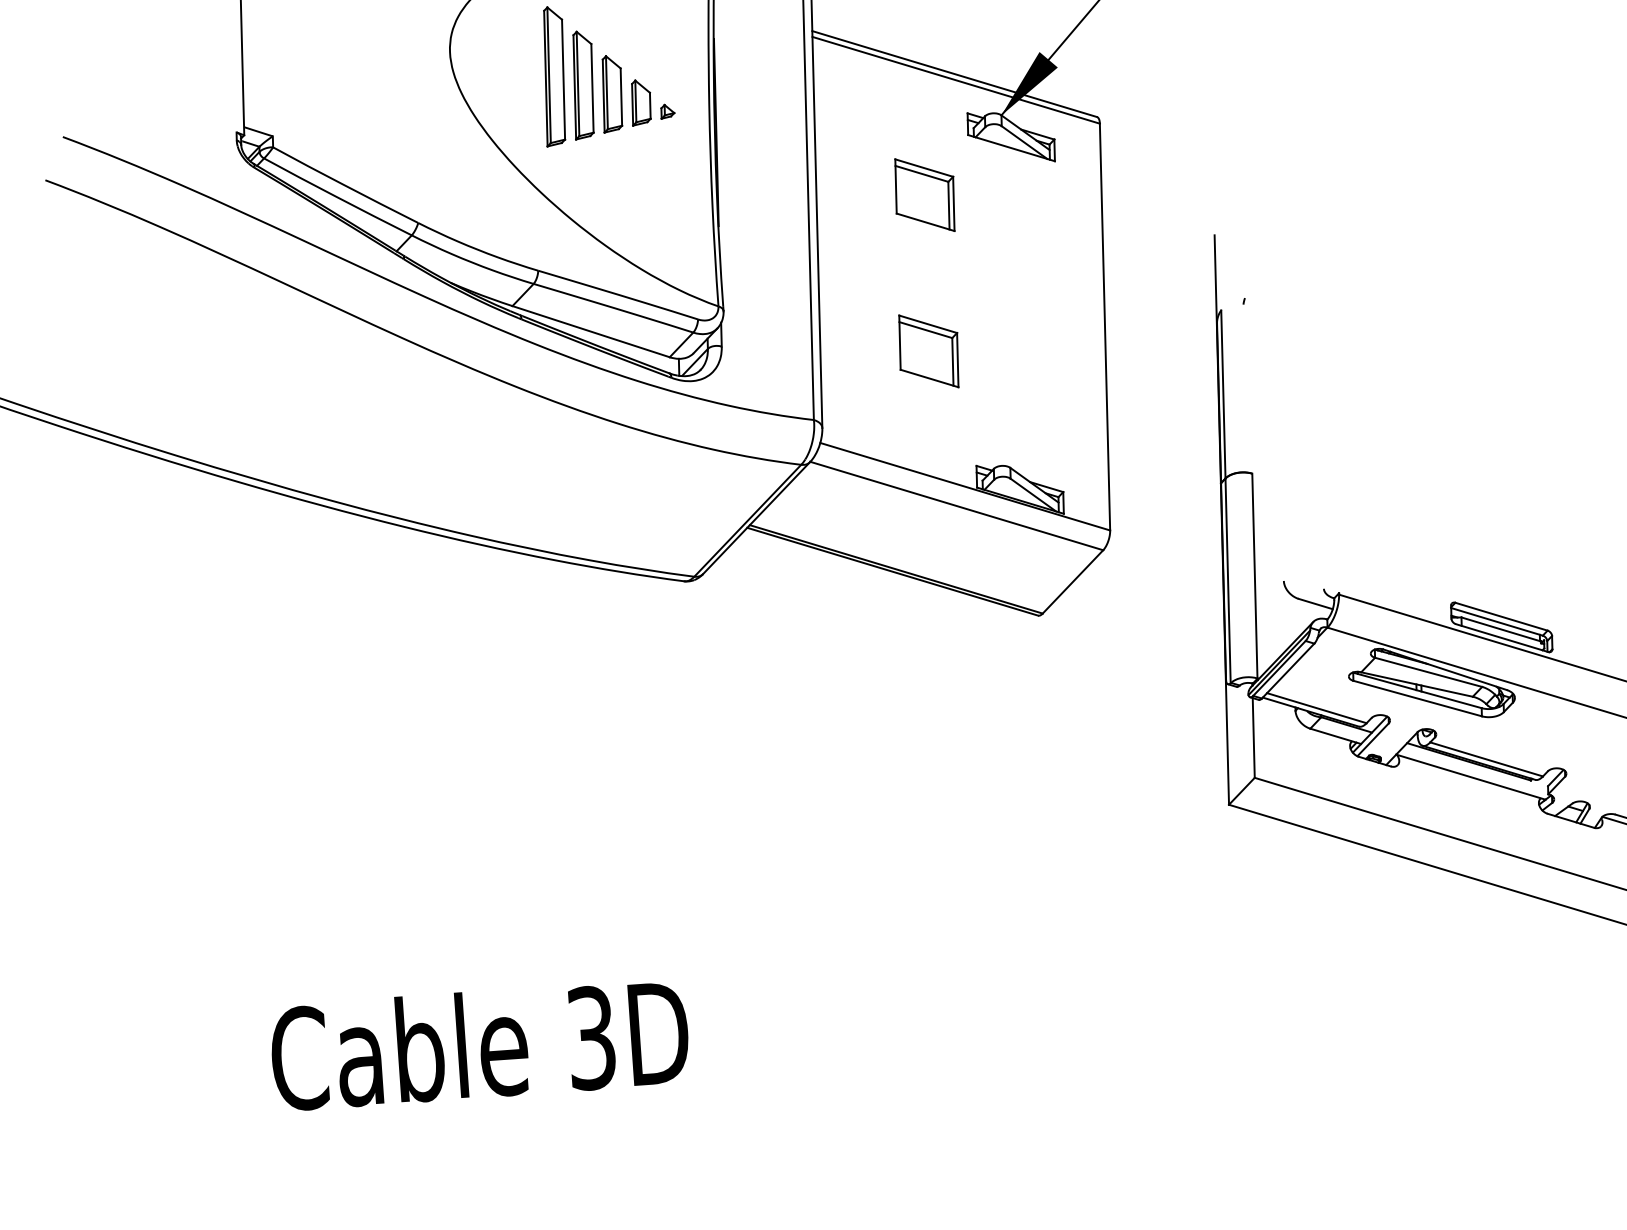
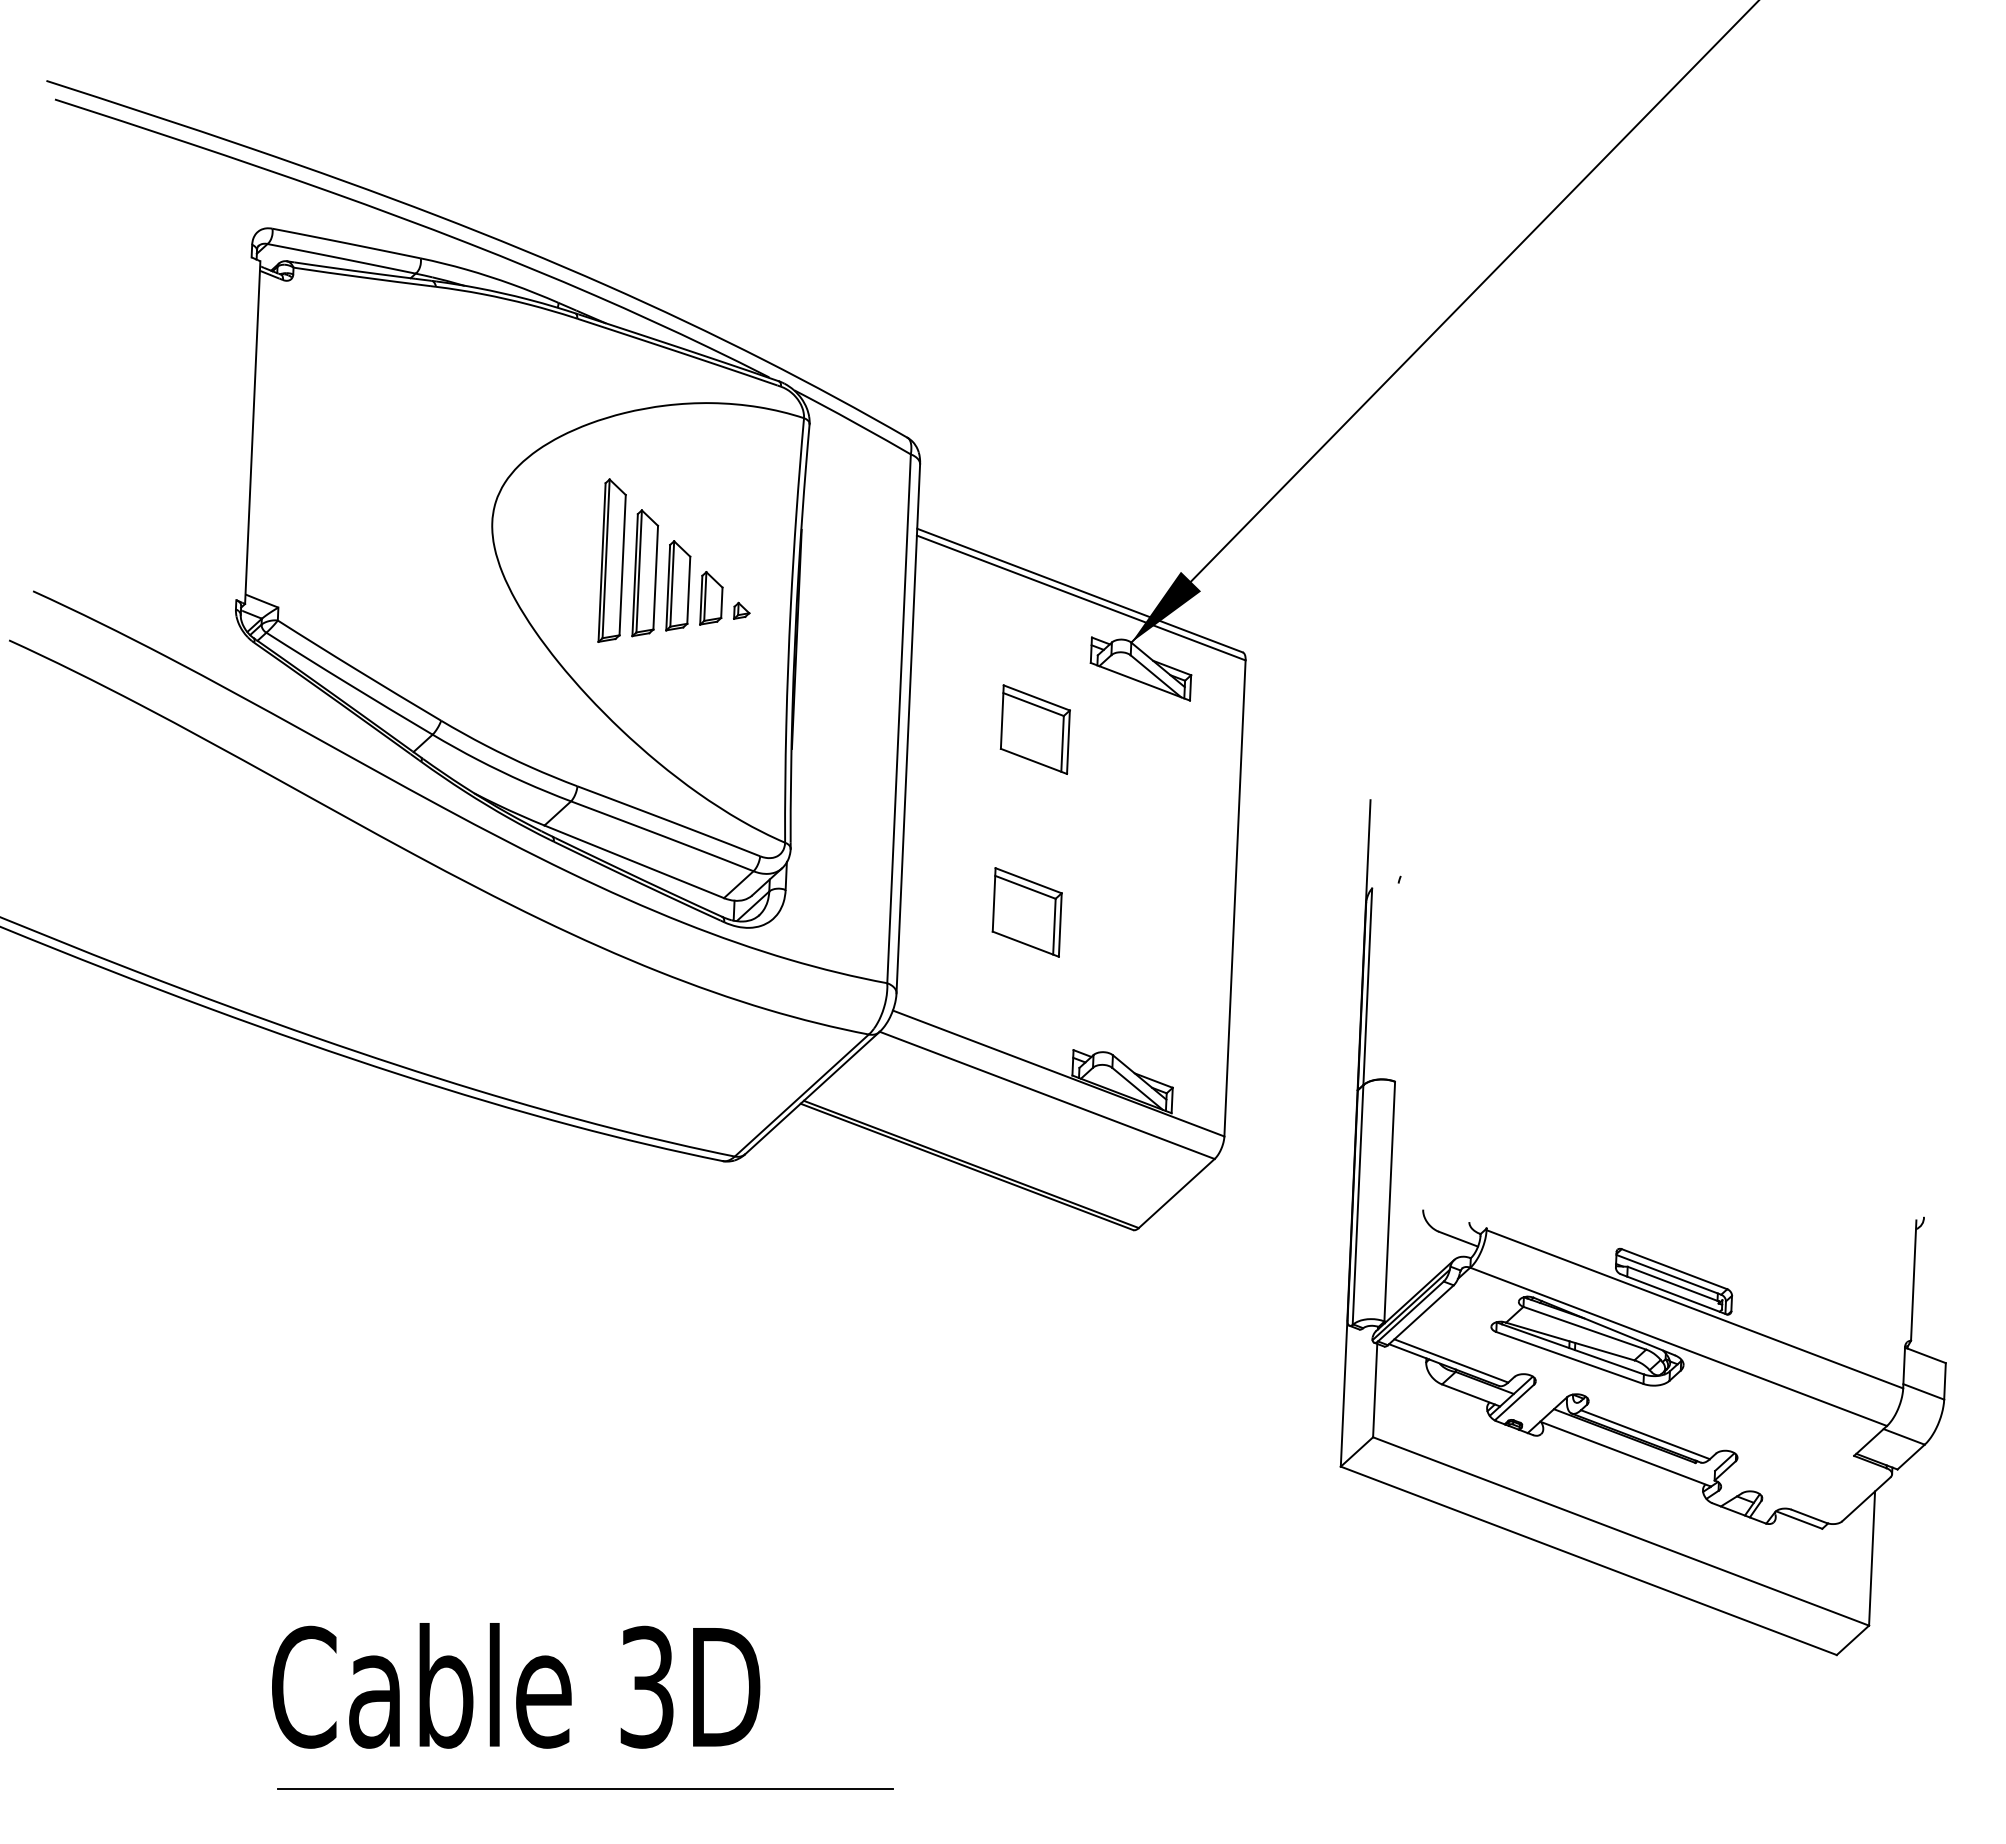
text: (480, 1044) -> (516, 1685), moved
line: (604, 1123) -> (585, 1788), added

